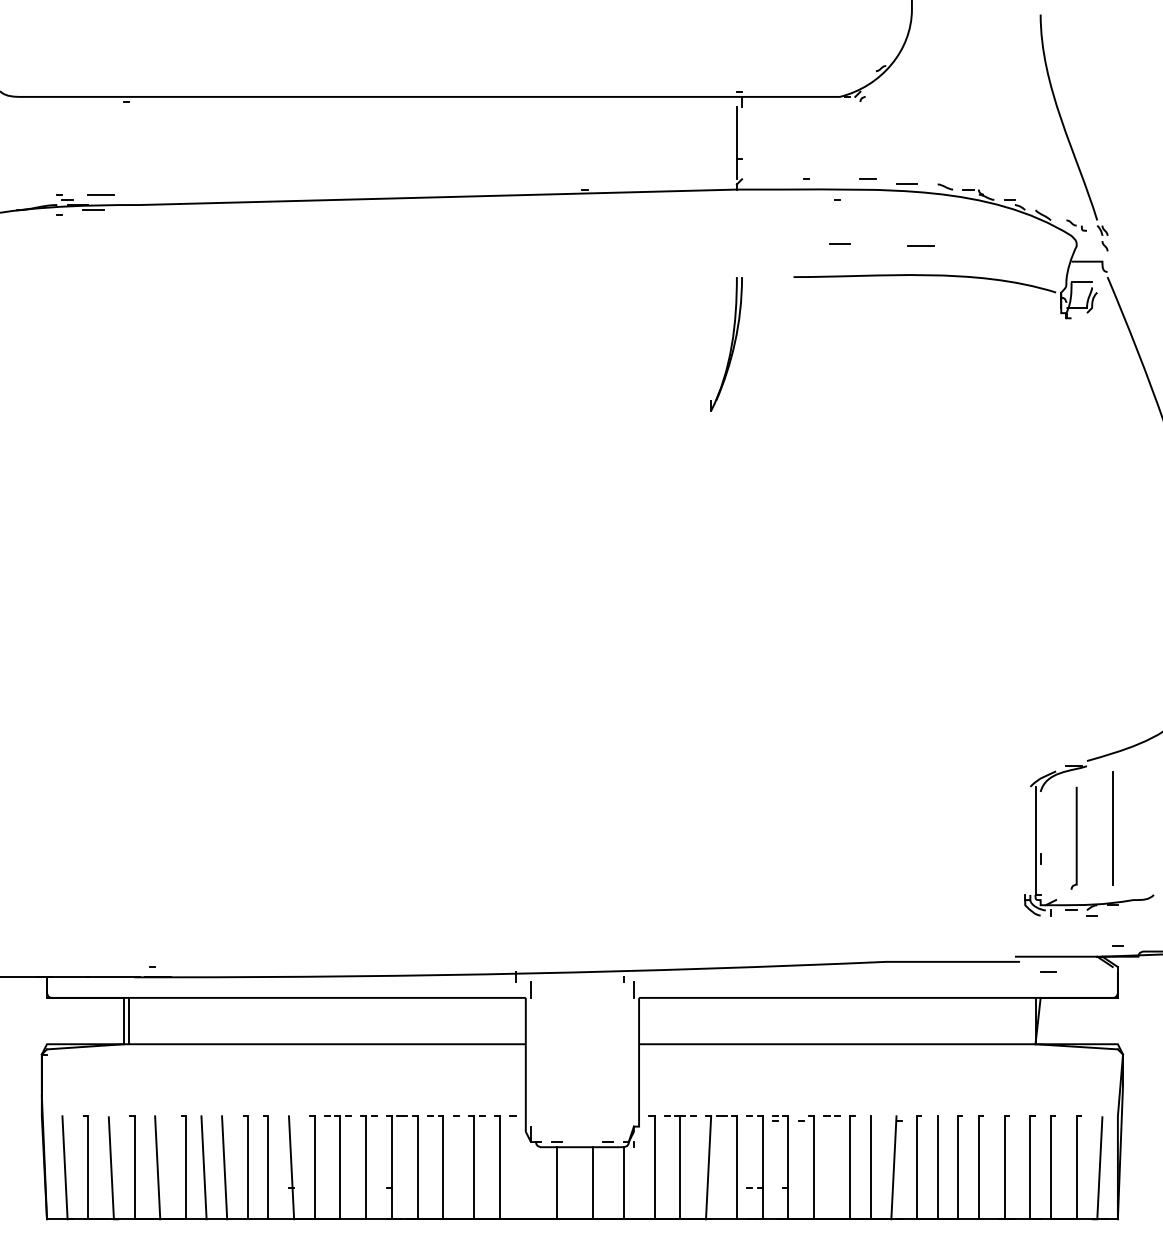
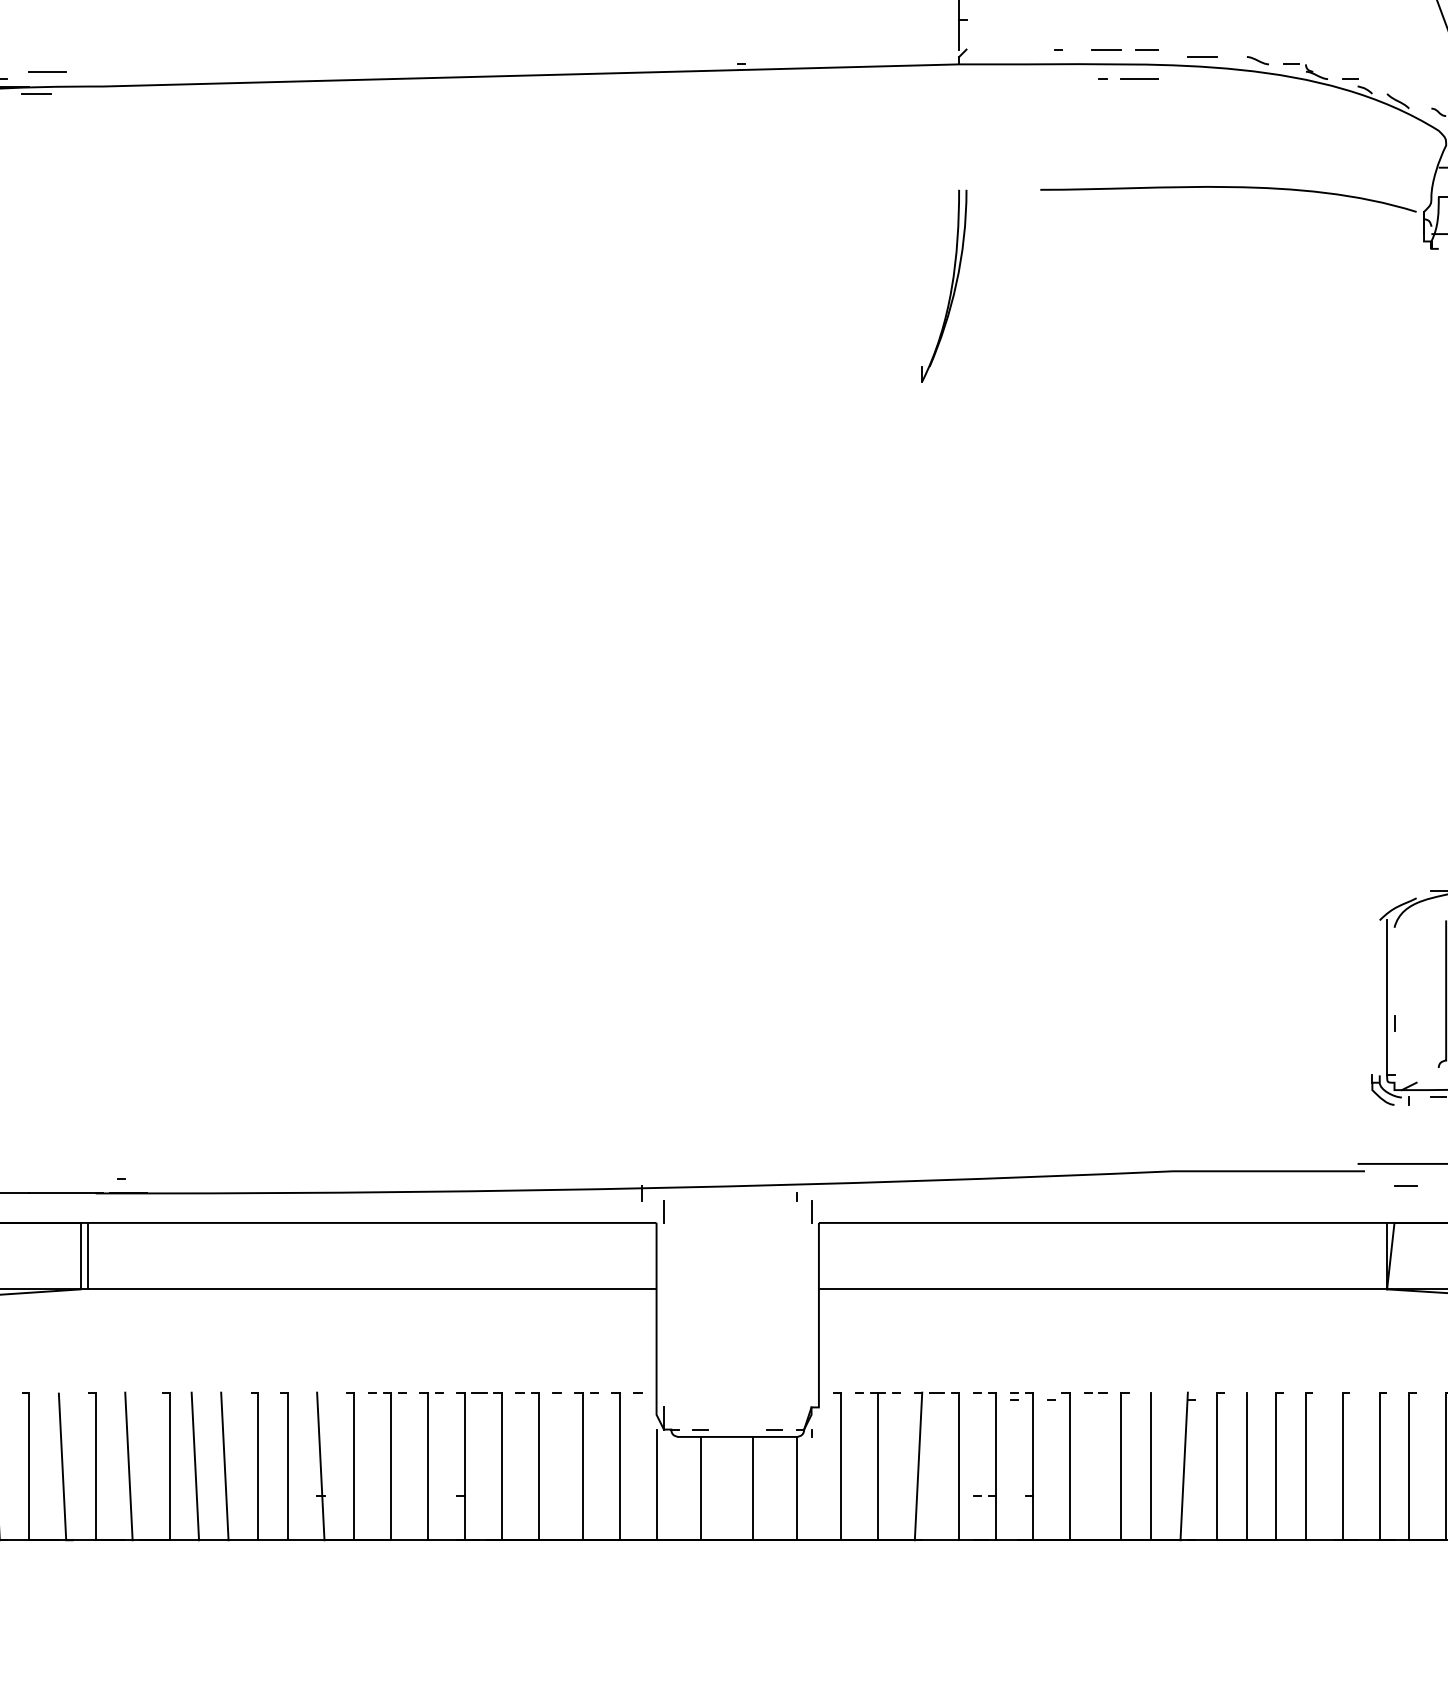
line: (839, 243) -> (1106, 48), moved
line: (920, 245) -> (1139, 78), moved
line: (525, 1180) -> (656, 1484), added

